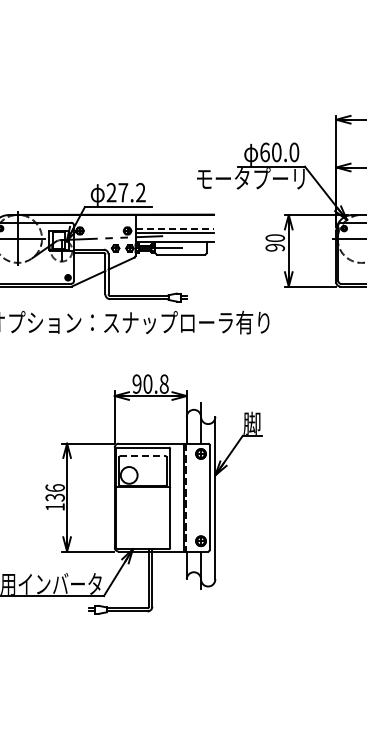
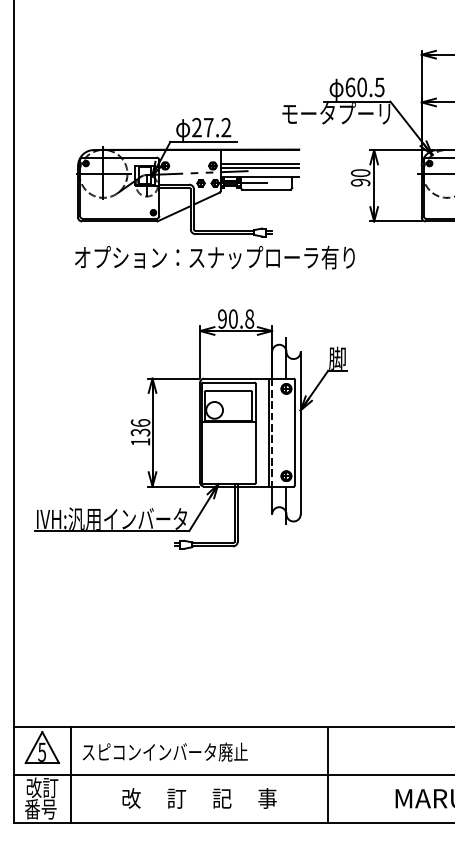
text: (294, 152) -> (379, 87), 60.0 -> 60.5
line: (175, 228) -> (260, 163), dashed -> solid
line: (143, 456) -> (228, 391), dashed -> solid

